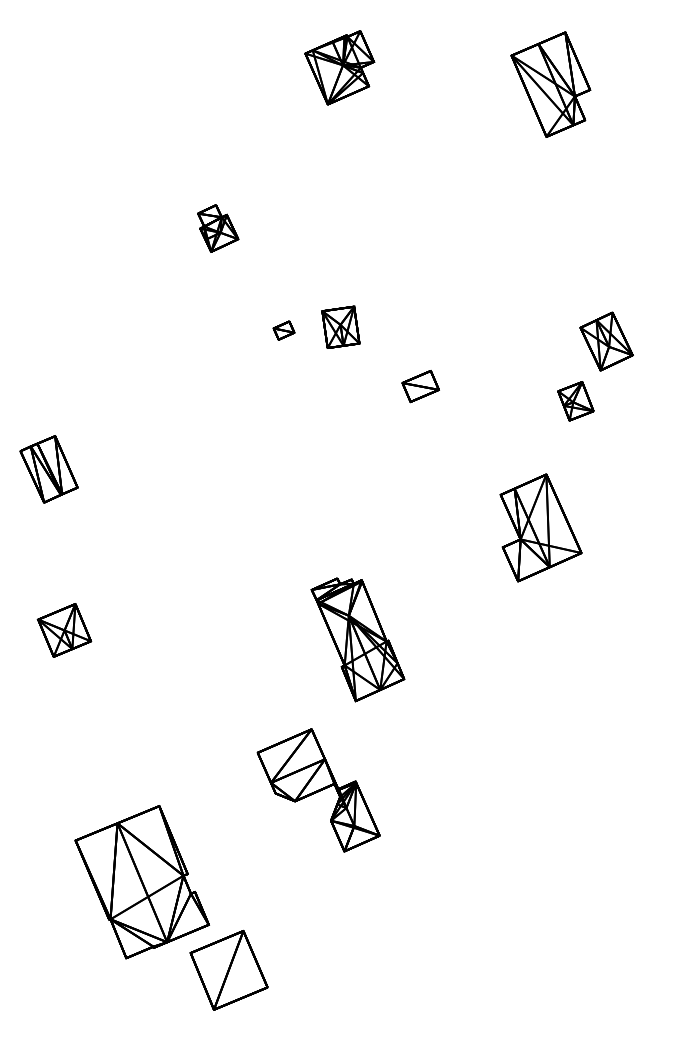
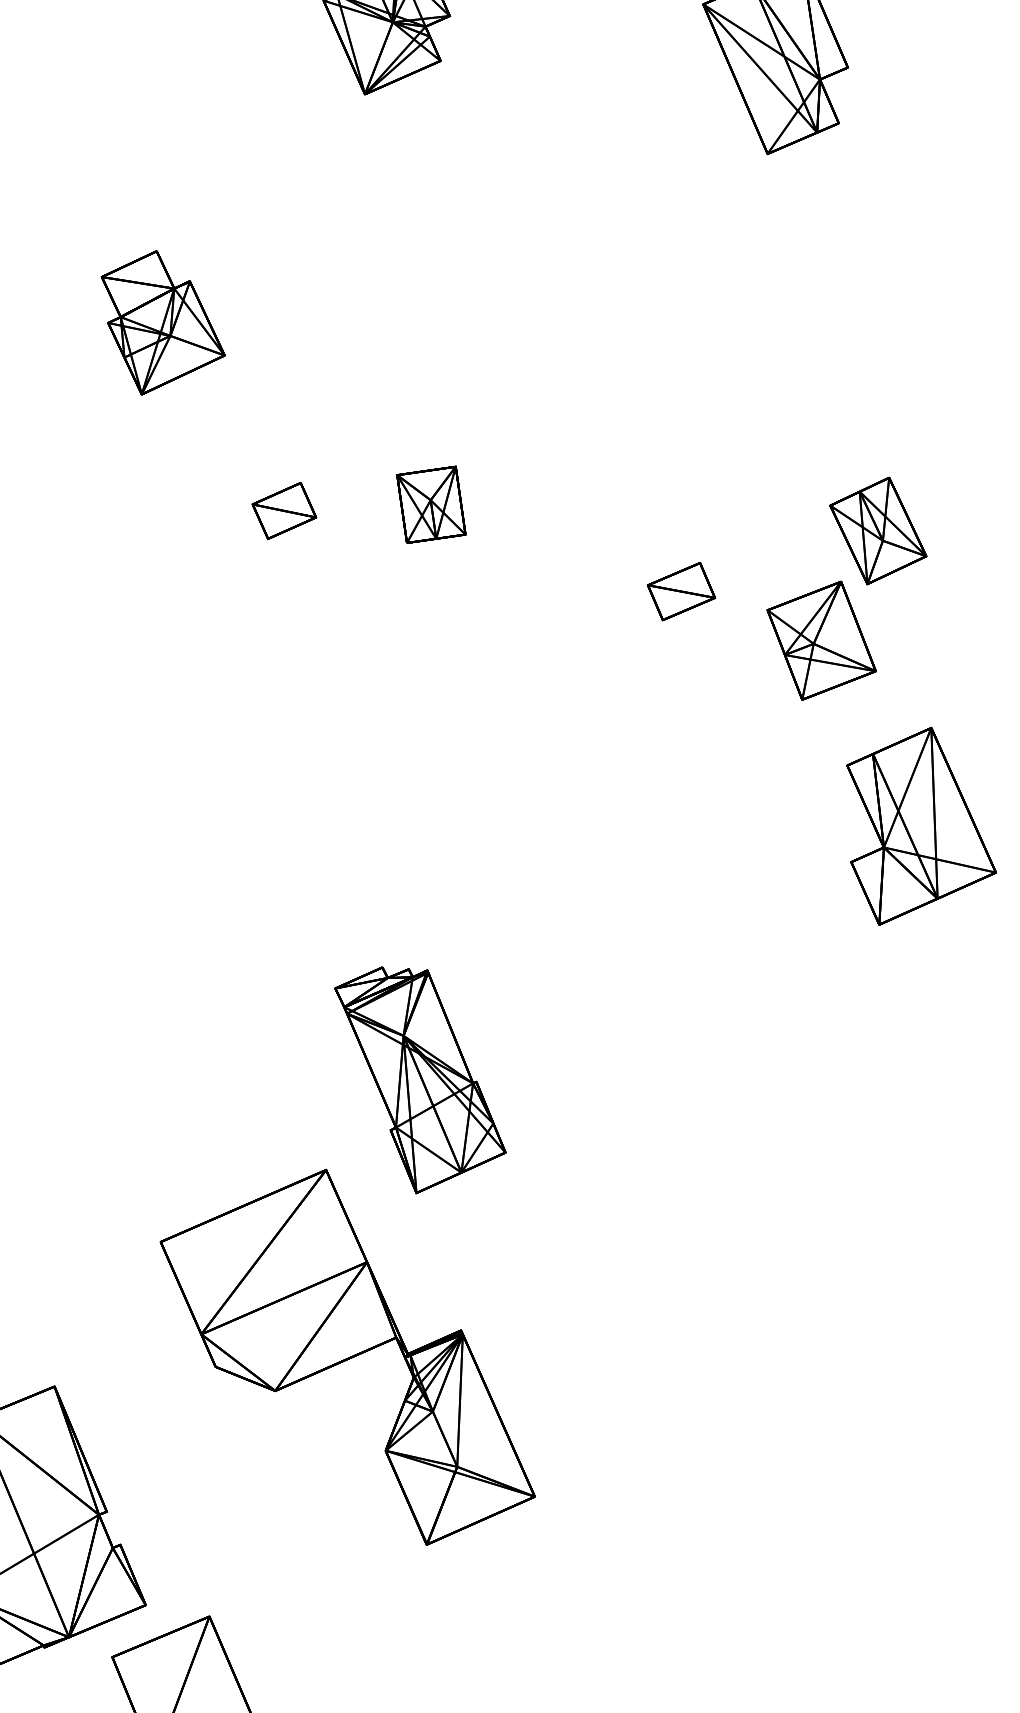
part: (217, 228) -> (161, 322), size x1.67
part: (340, 326) -> (430, 503), moved
part: (283, 330) -> (283, 510), size x1.67
part: (420, 386) -> (681, 591), moved
part: (575, 401) -> (821, 641), size x1.67
part: (540, 527) -> (920, 825), moved
part: (318, 790) -> (347, 1357), size x1.67

